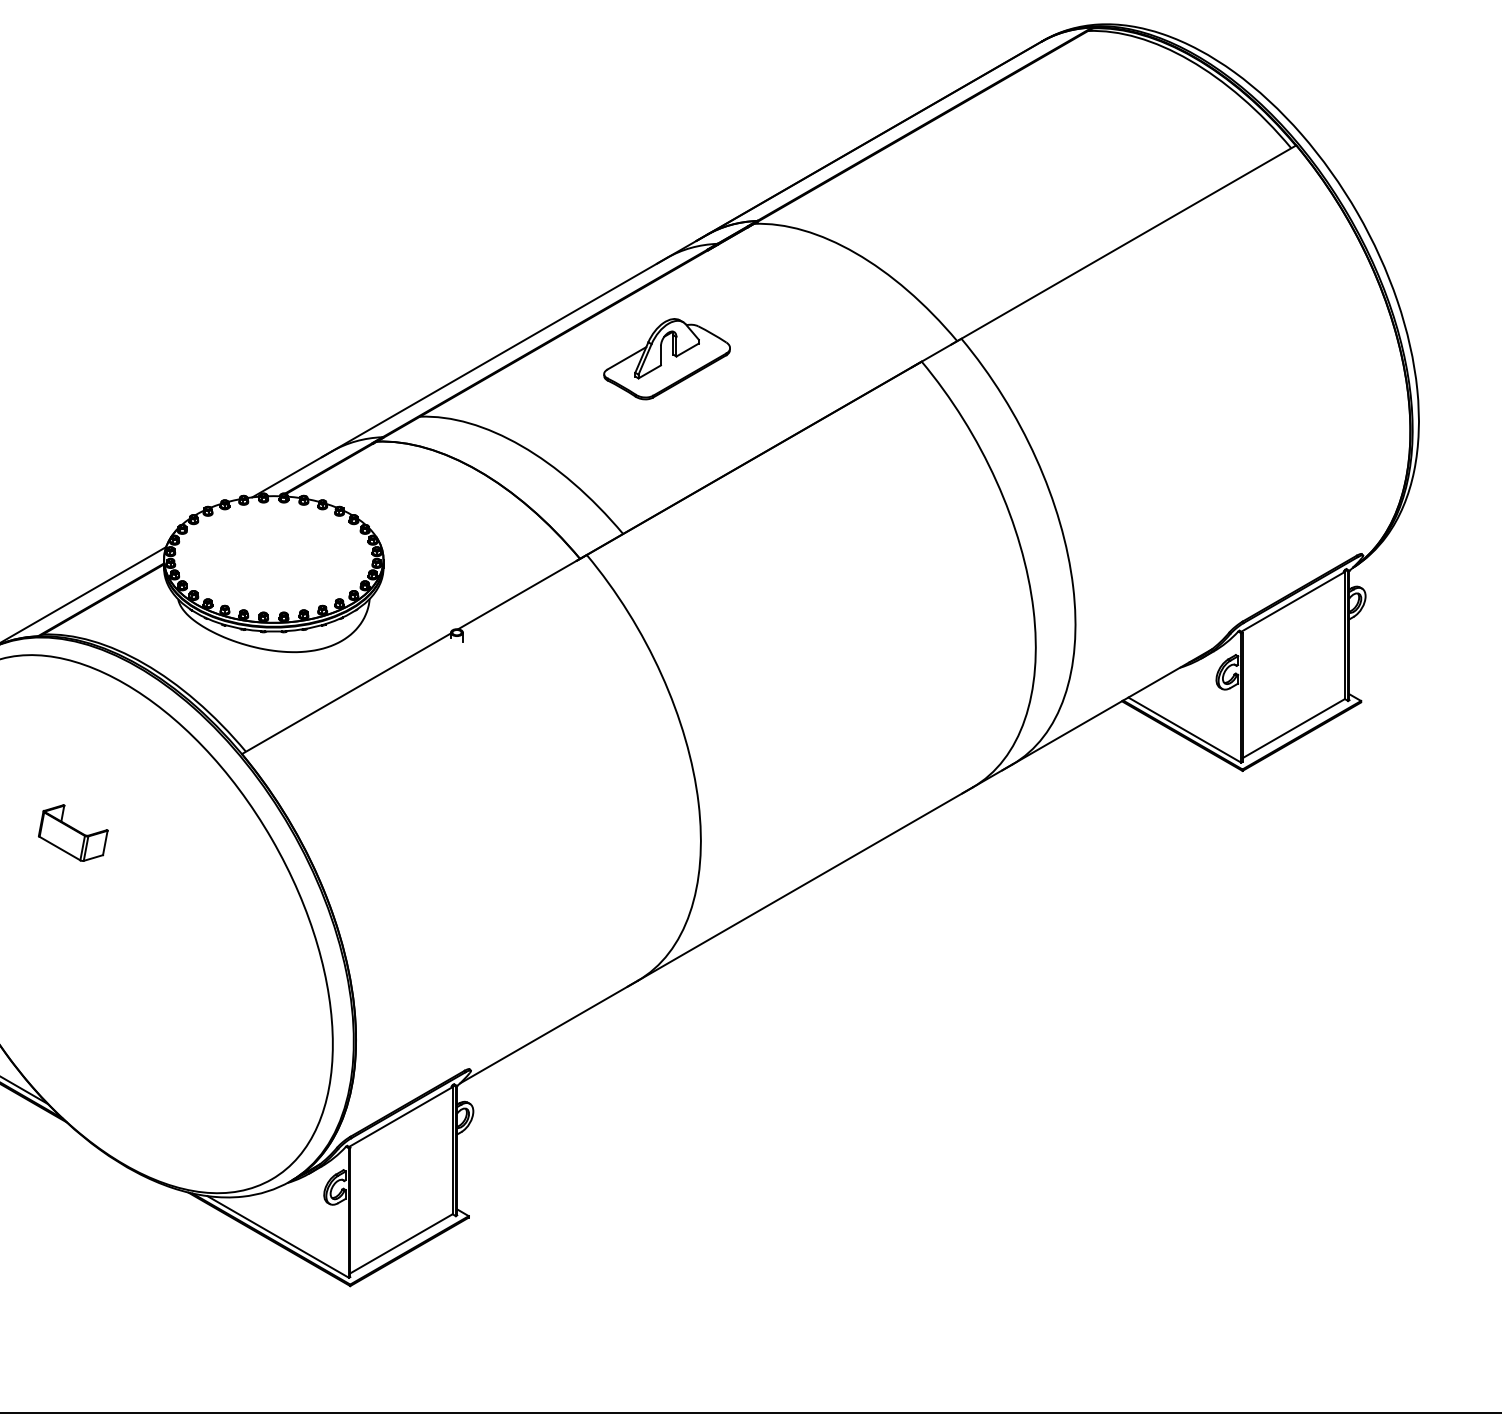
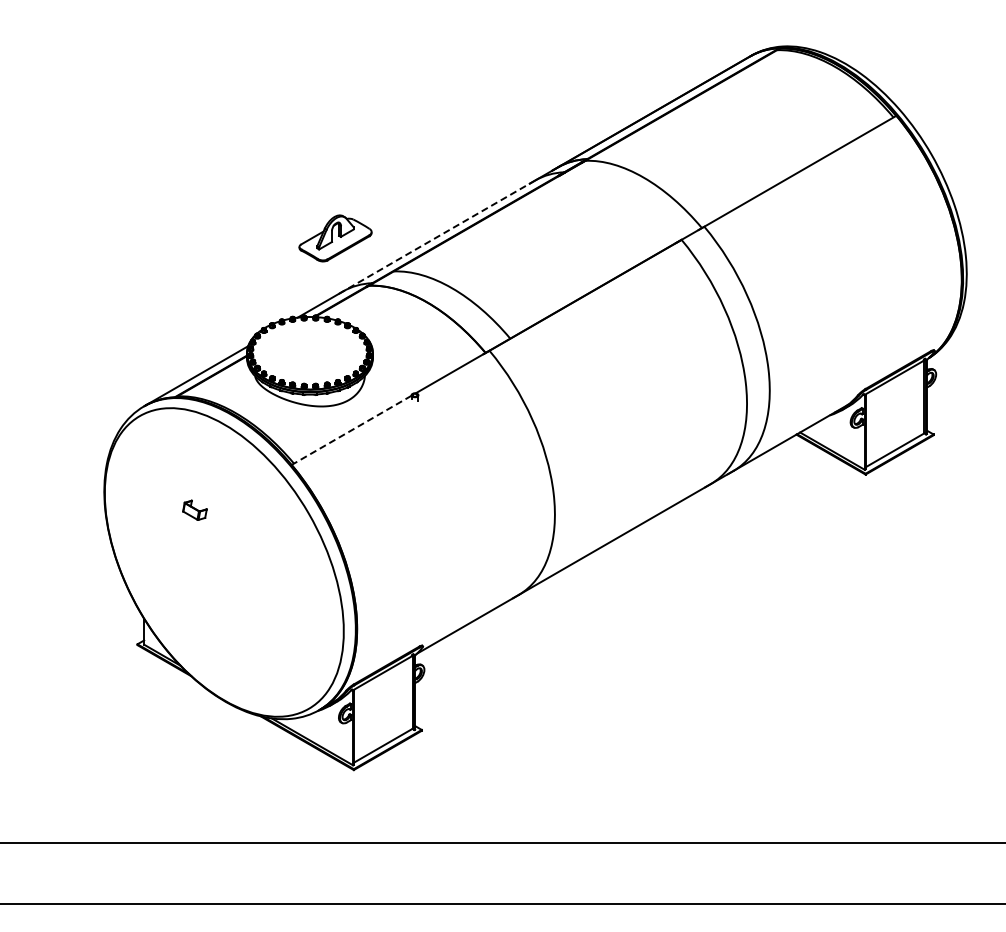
line: (494, 357) -> (436, 237), solid -> dashed
part: (667, 359) -> (335, 238), moved
line: (346, 694) -> (351, 430), solid -> dashed
part: (72, 833) -> (194, 510), size x0.6

